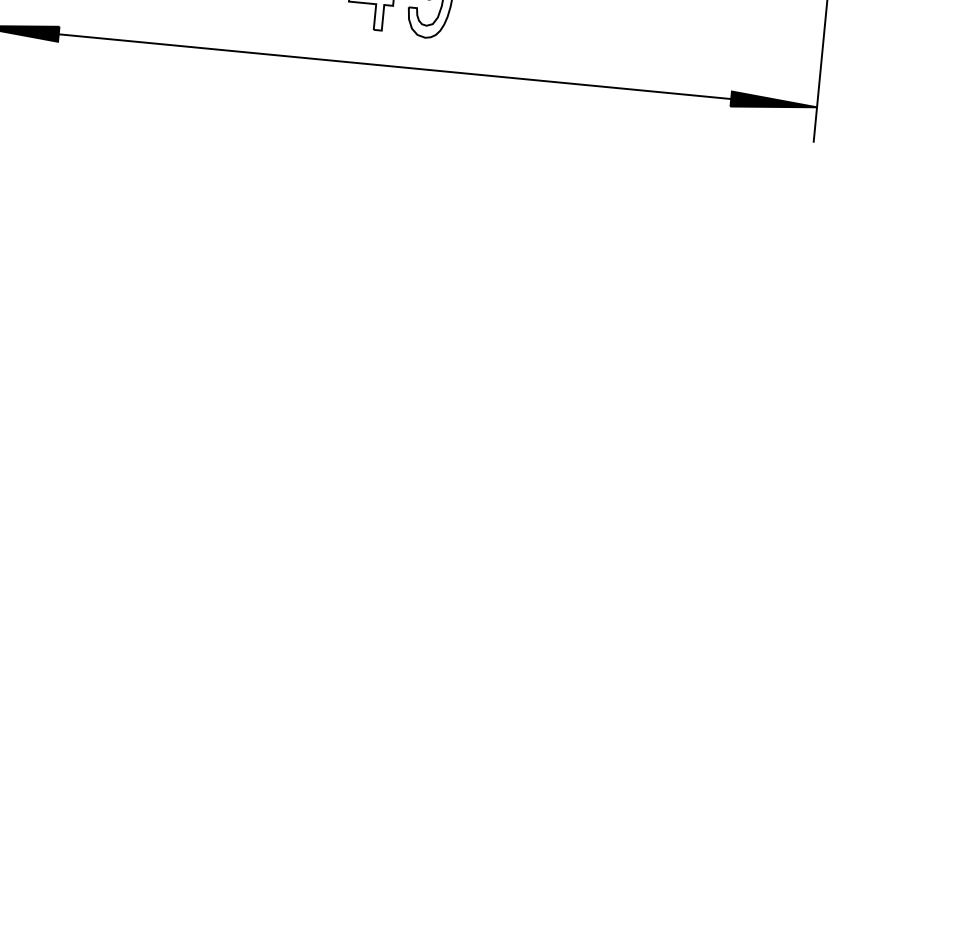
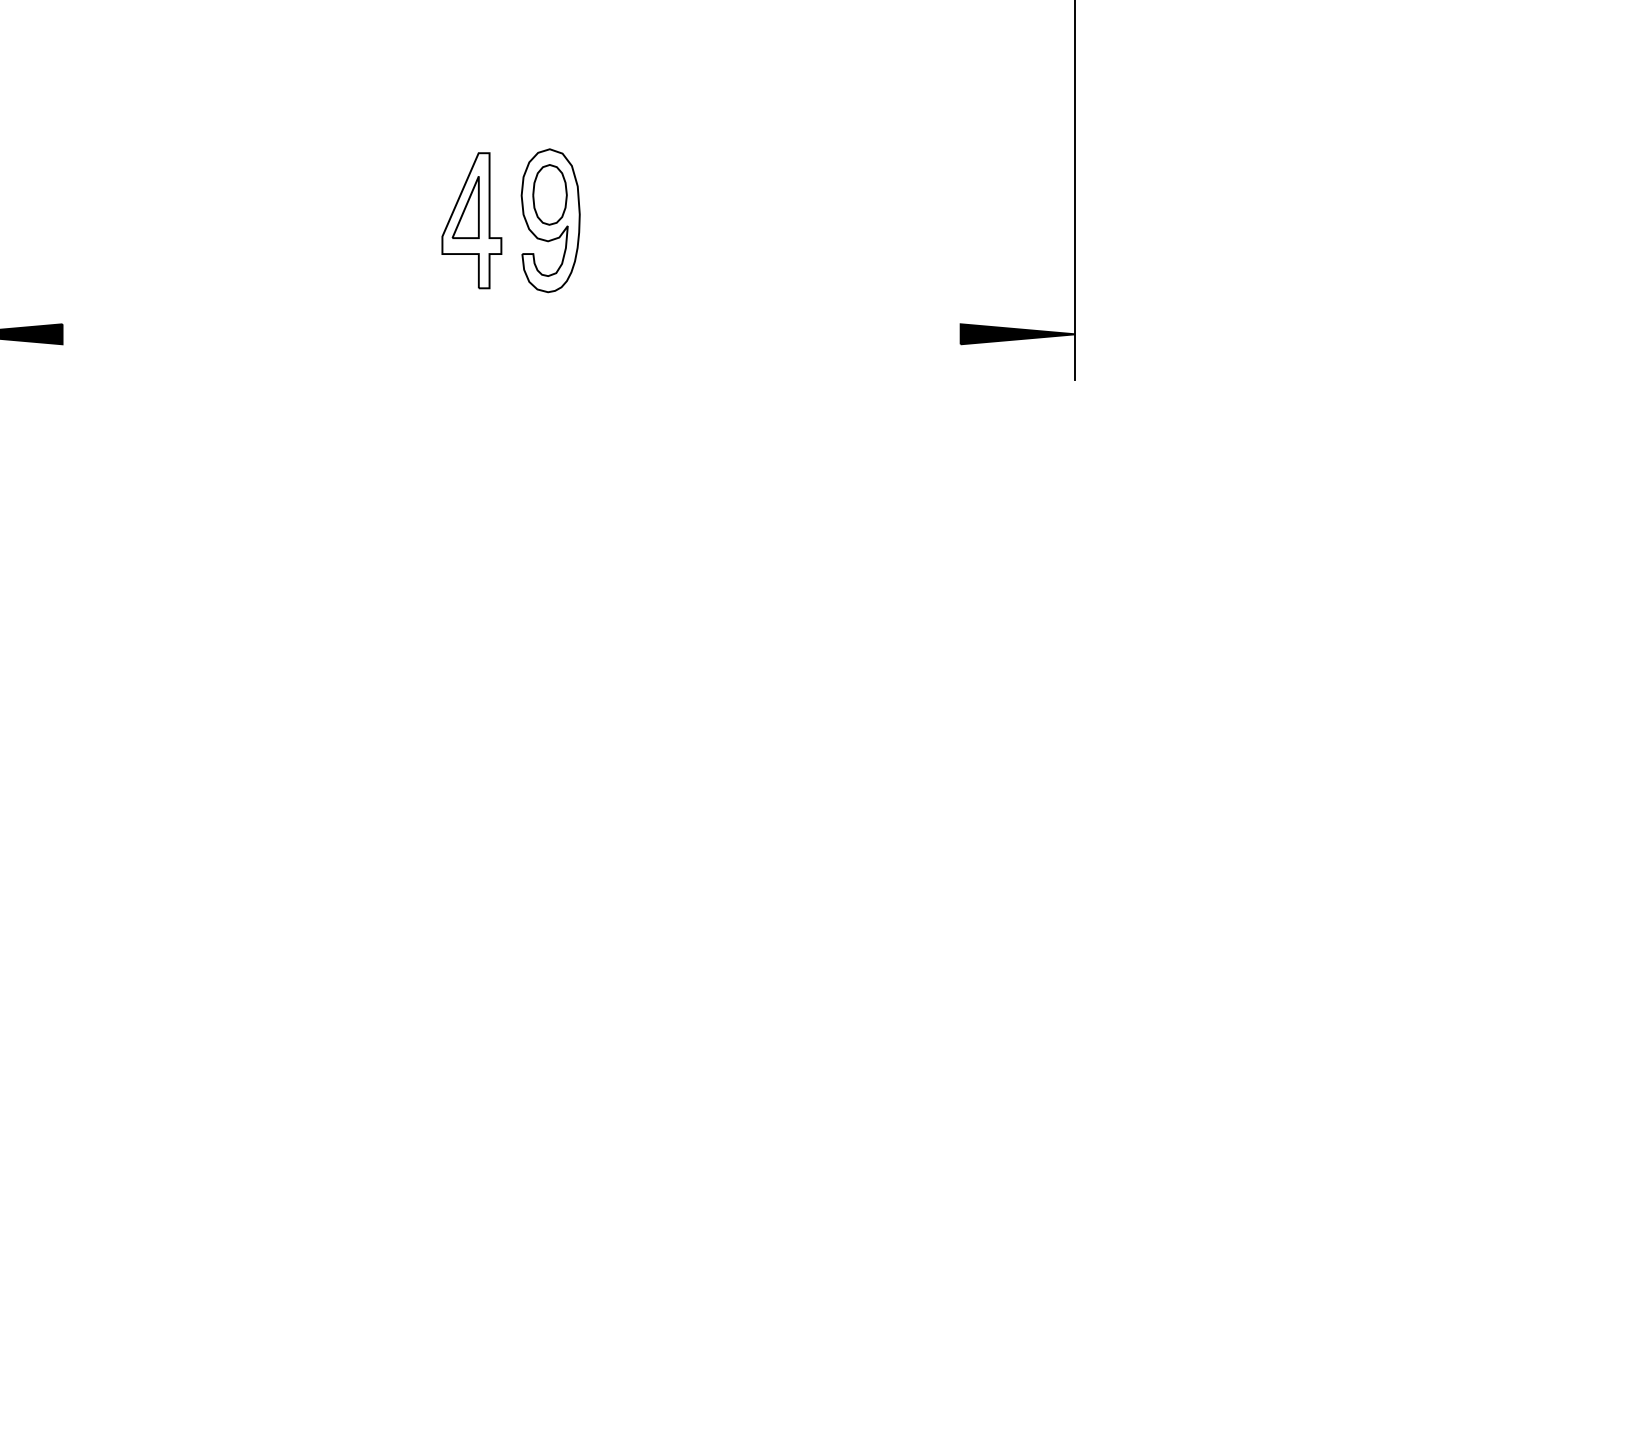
line: (394, 66) -> (511, 334), removed

